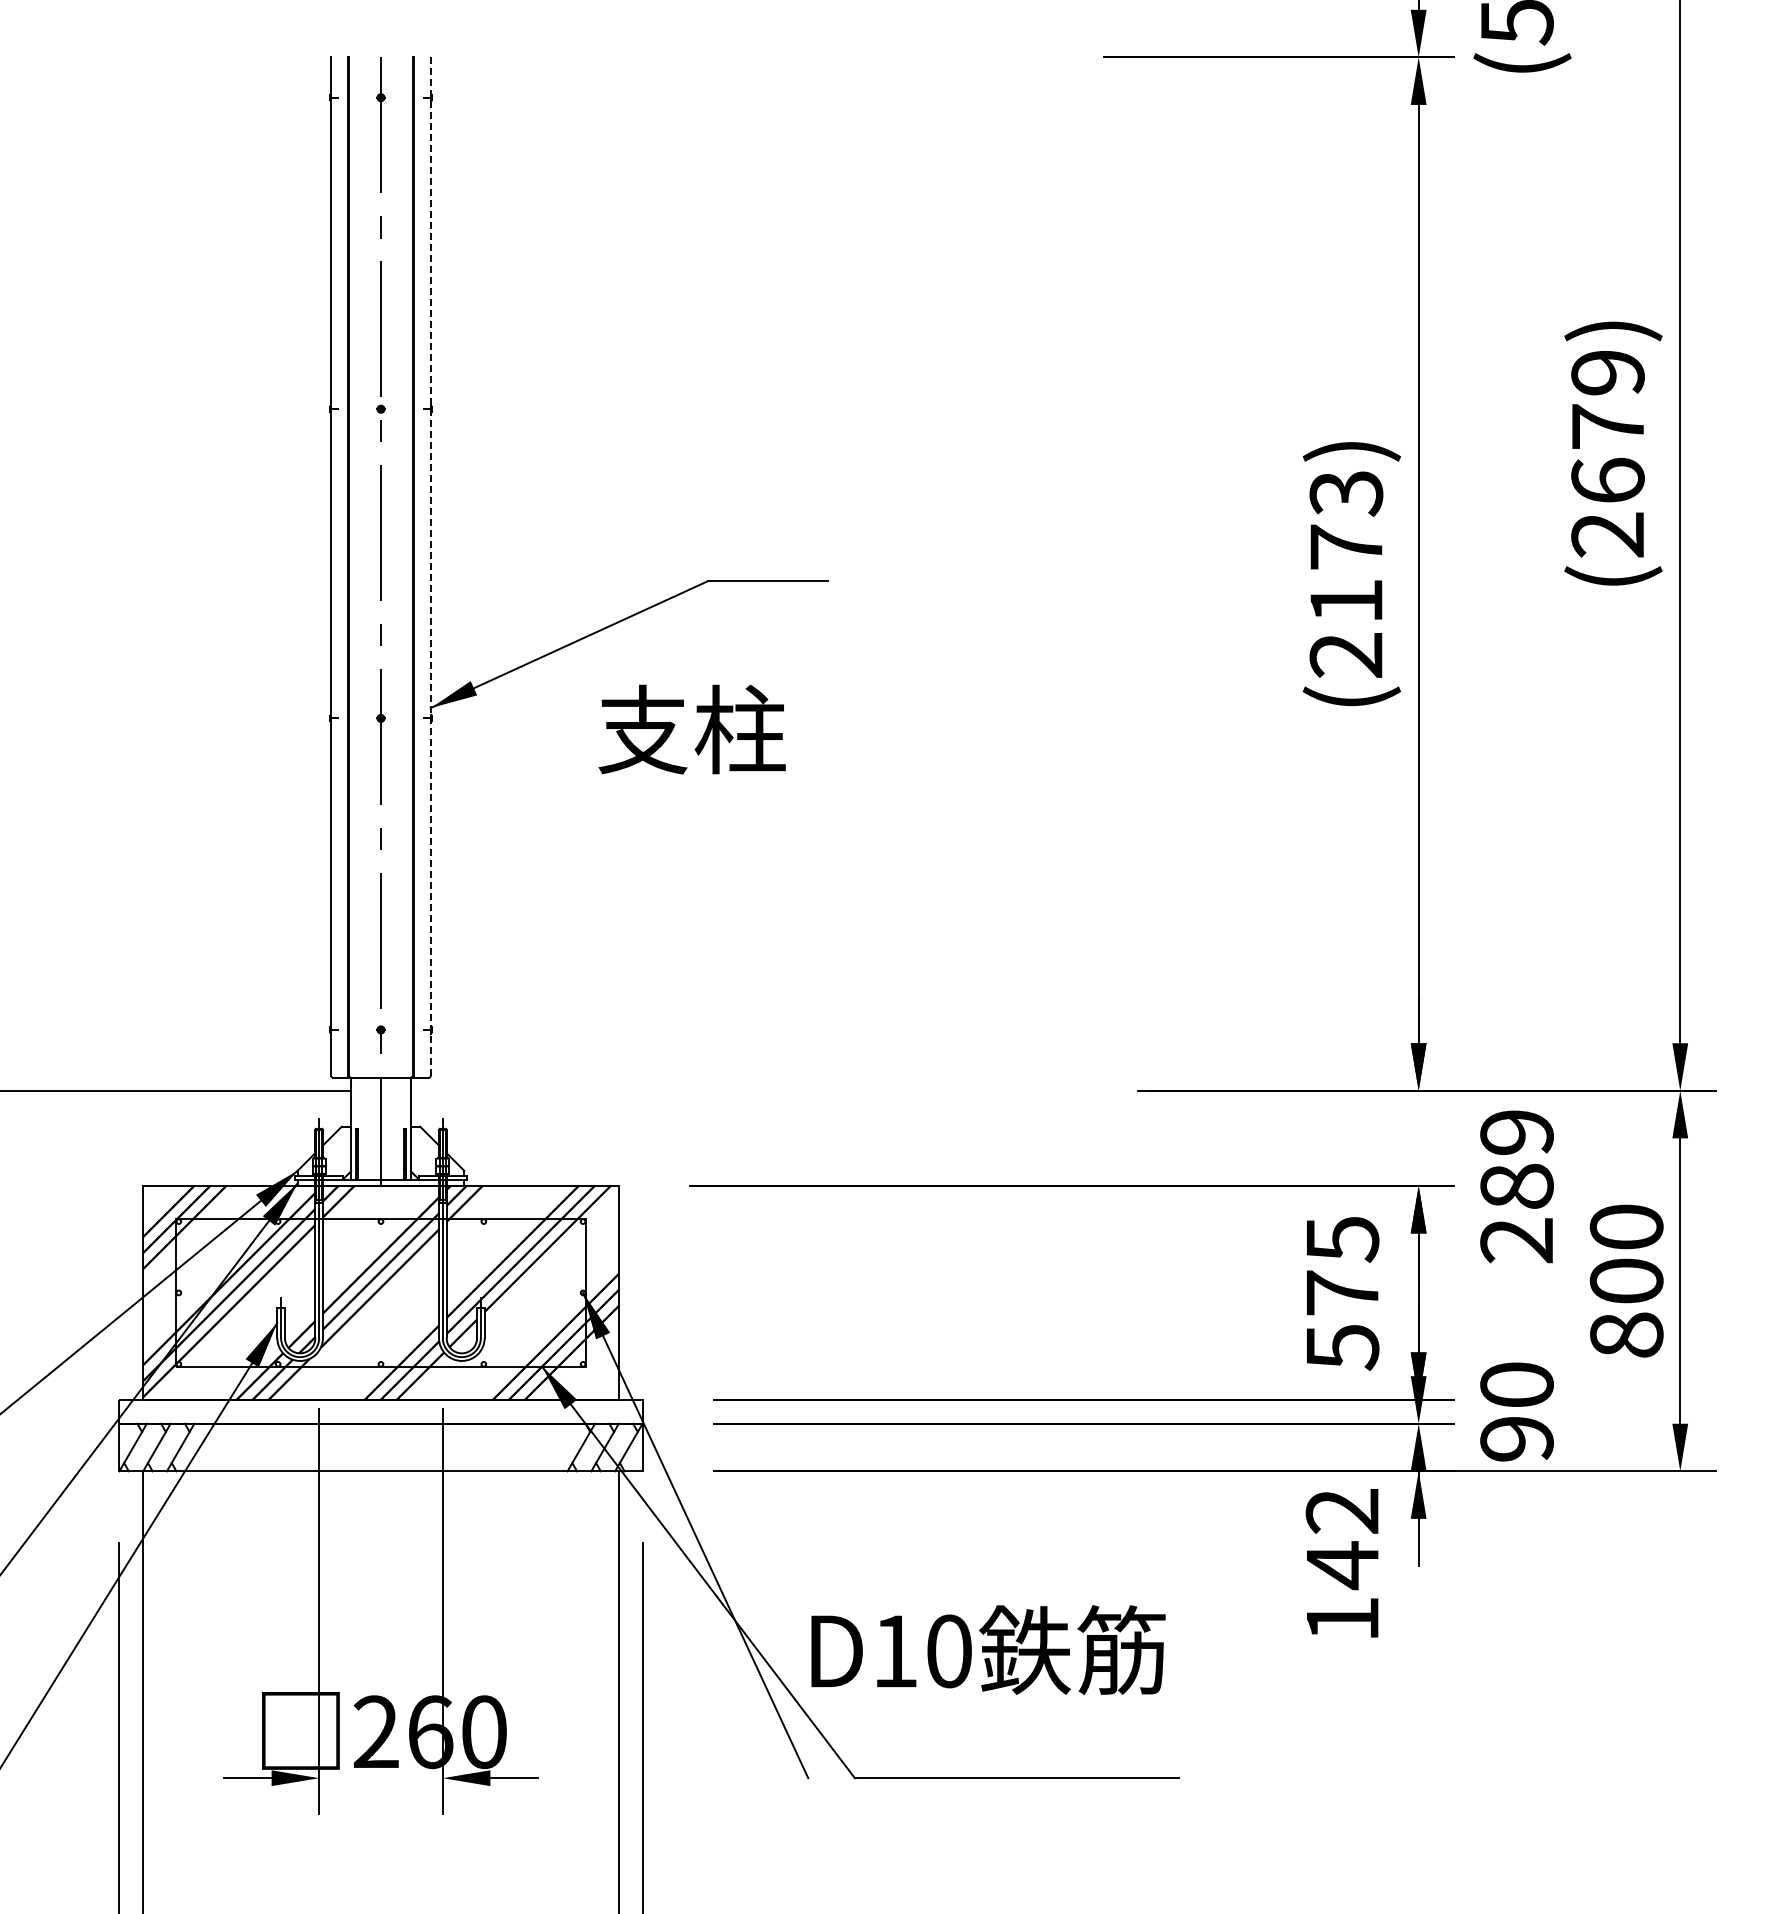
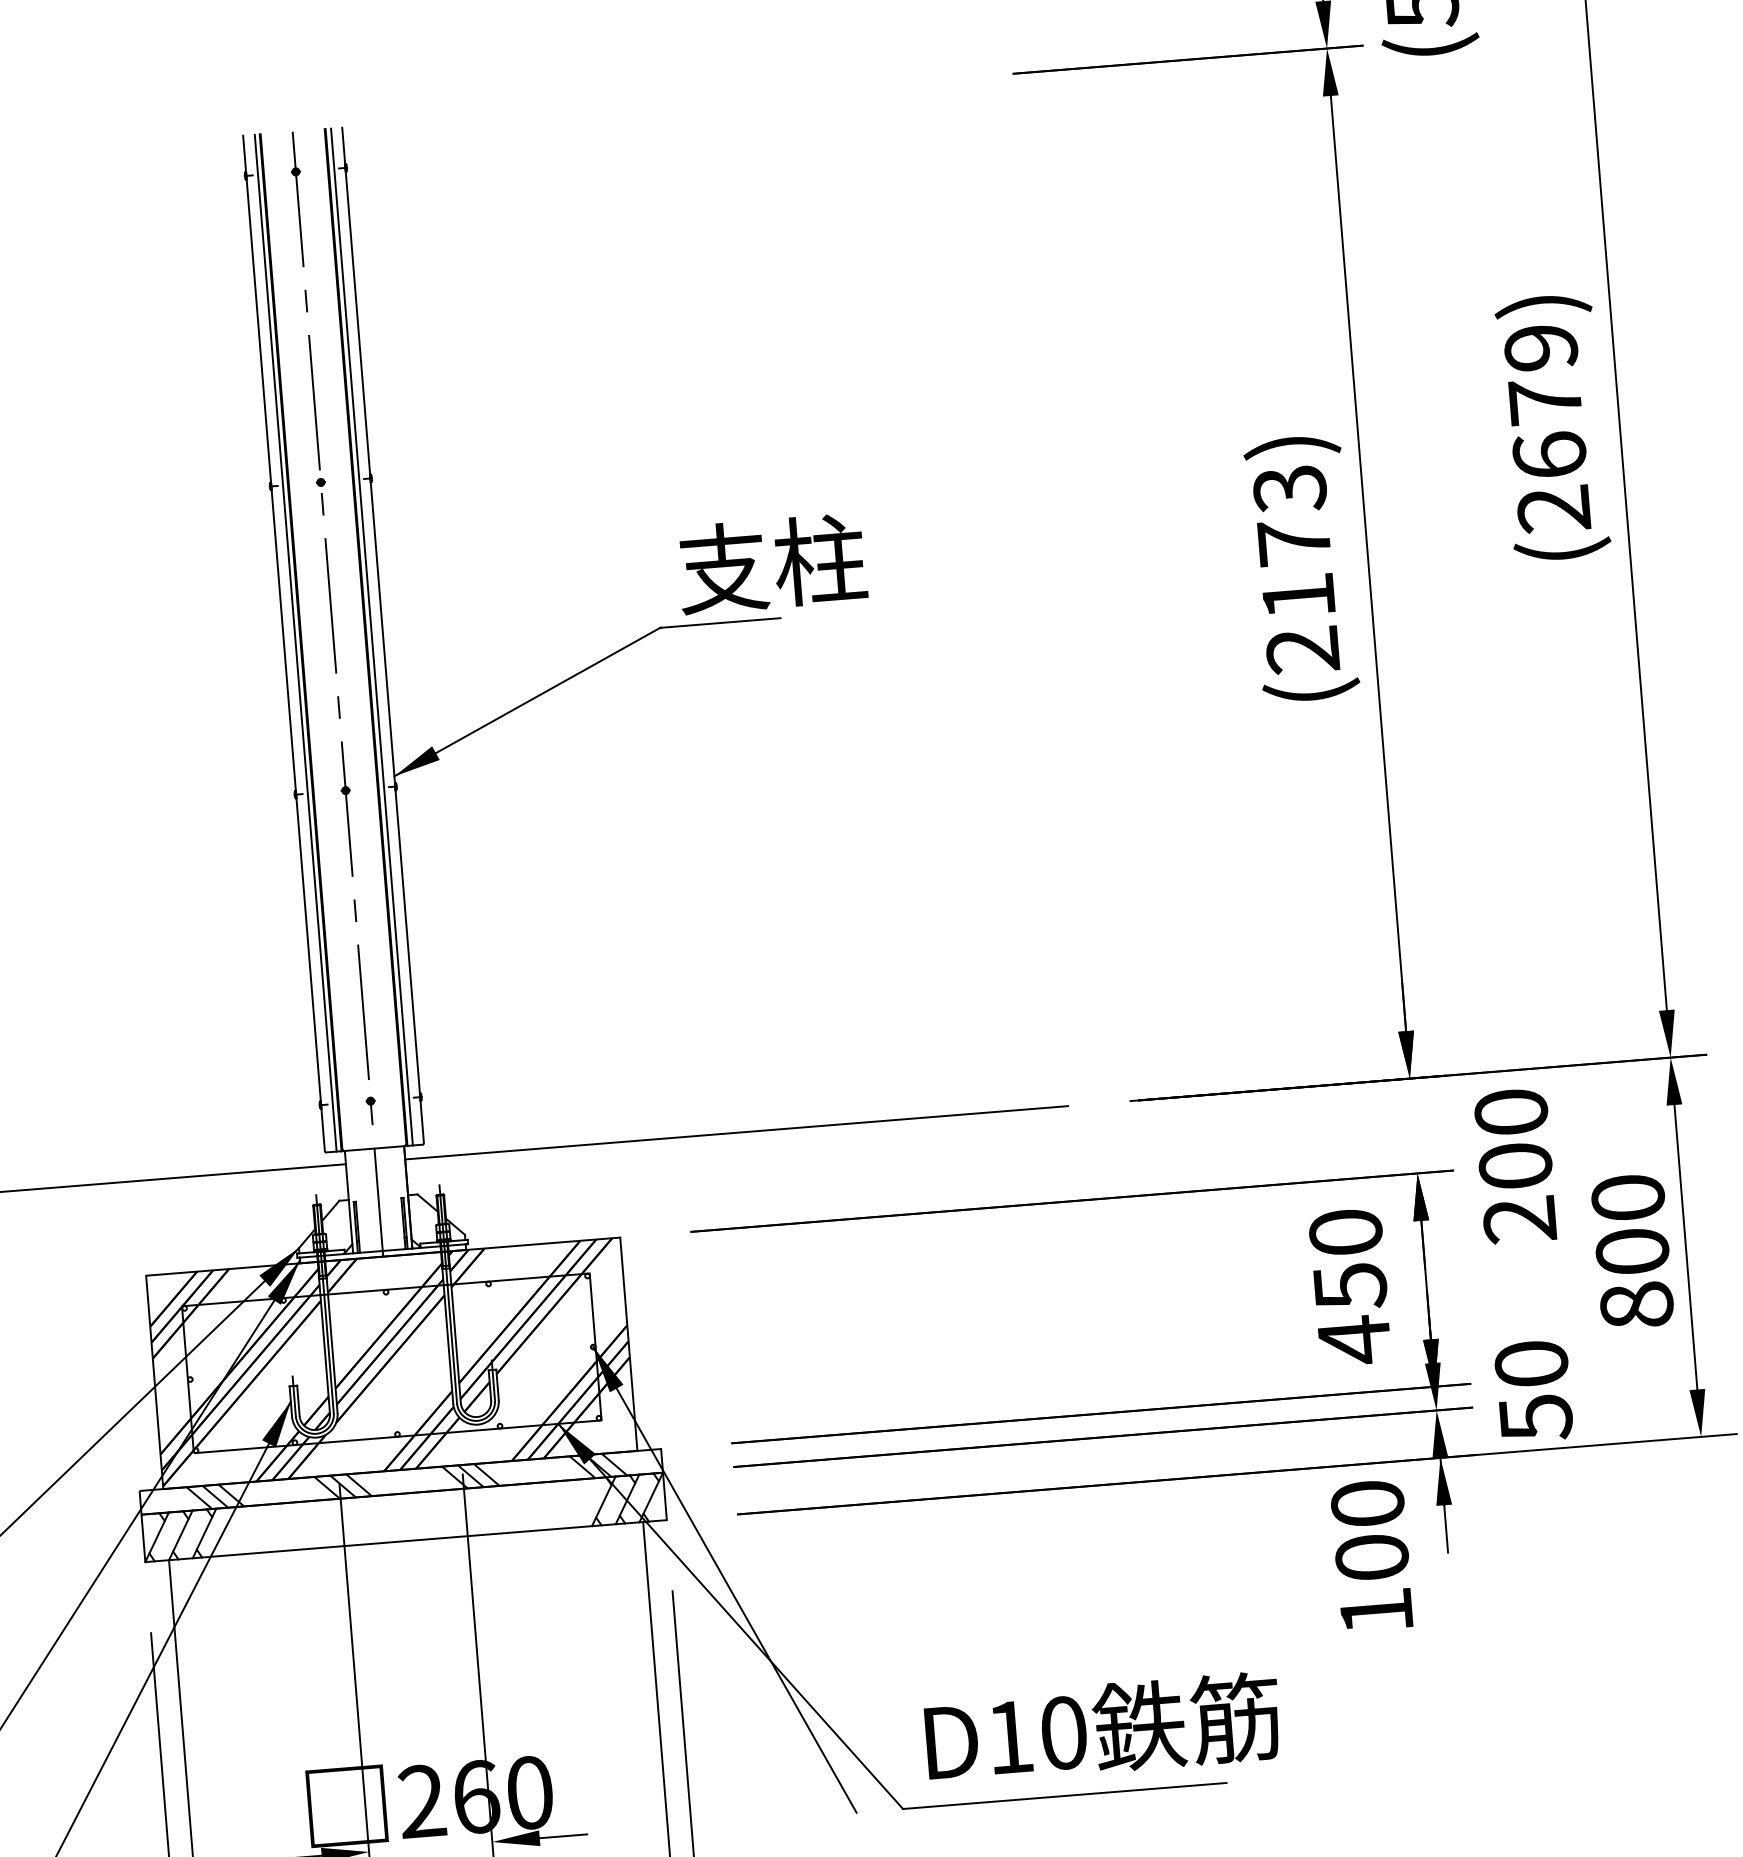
line: (342, 567) -> (295, 643), added
line: (419, 567) -> (371, 637), added
line: (430, 567) -> (382, 636), dashed -> solid
text: (691, 729) -> (771, 563), moved
line: (742, 1090) -> (735, 1132), added
text: (1516, 1159) -> (1512, 1139), 289 -> 200
text: (1342, 1293) -> (1350, 1286), 575 -> 450
hatch: (386, 1411) -> (406, 1481), added
text: (1516, 1439) -> (1535, 1418), 90 -> 50
text: (1342, 1539) -> (1369, 1531), 142 -> 100
text: (988, 1650) -> (1102, 1729), moved

